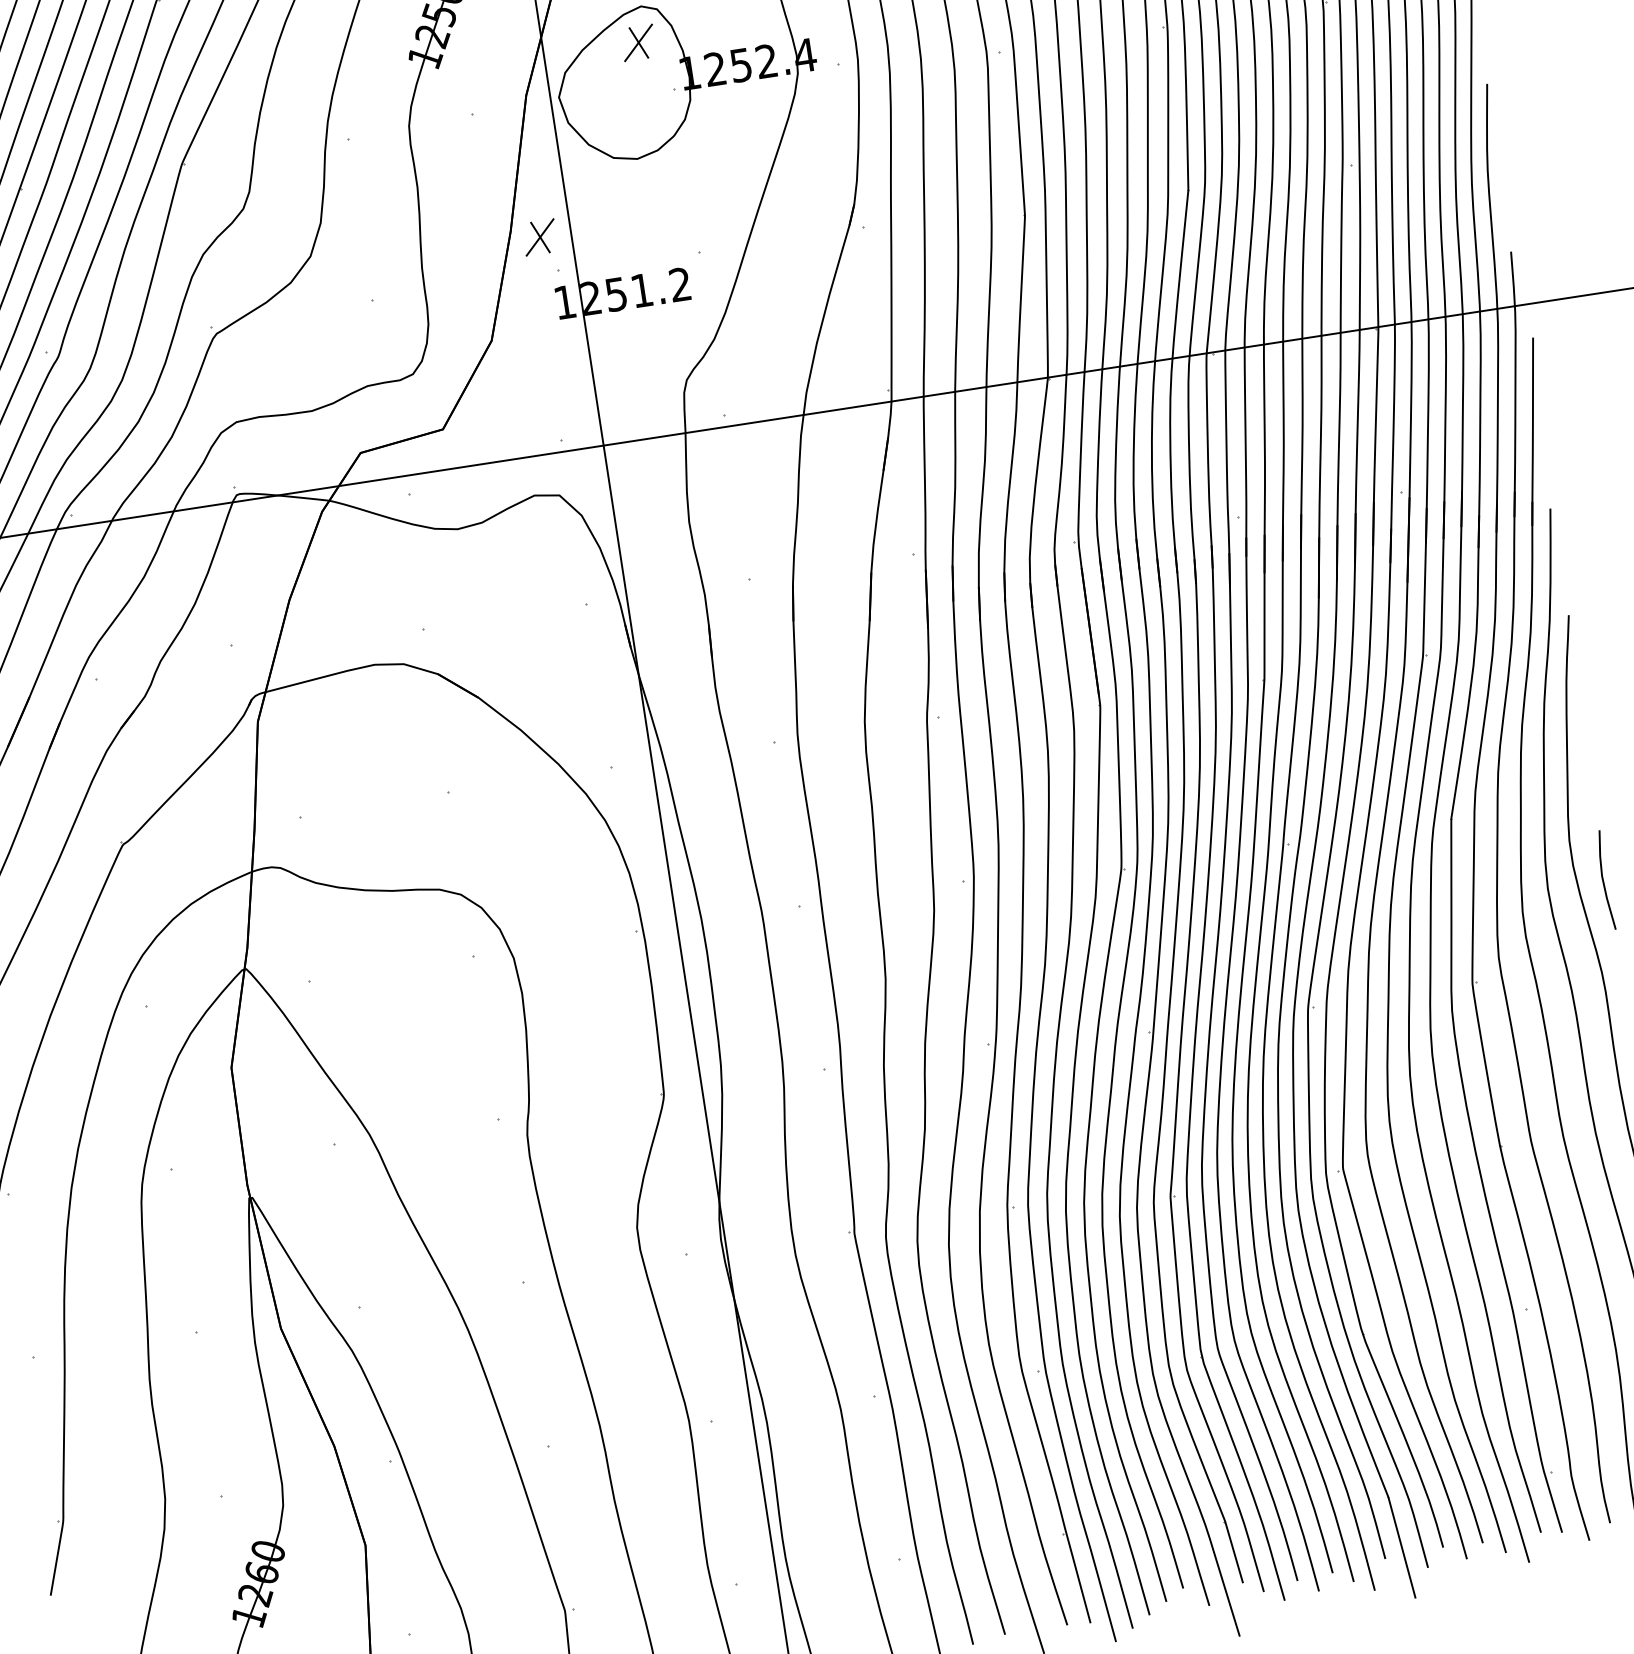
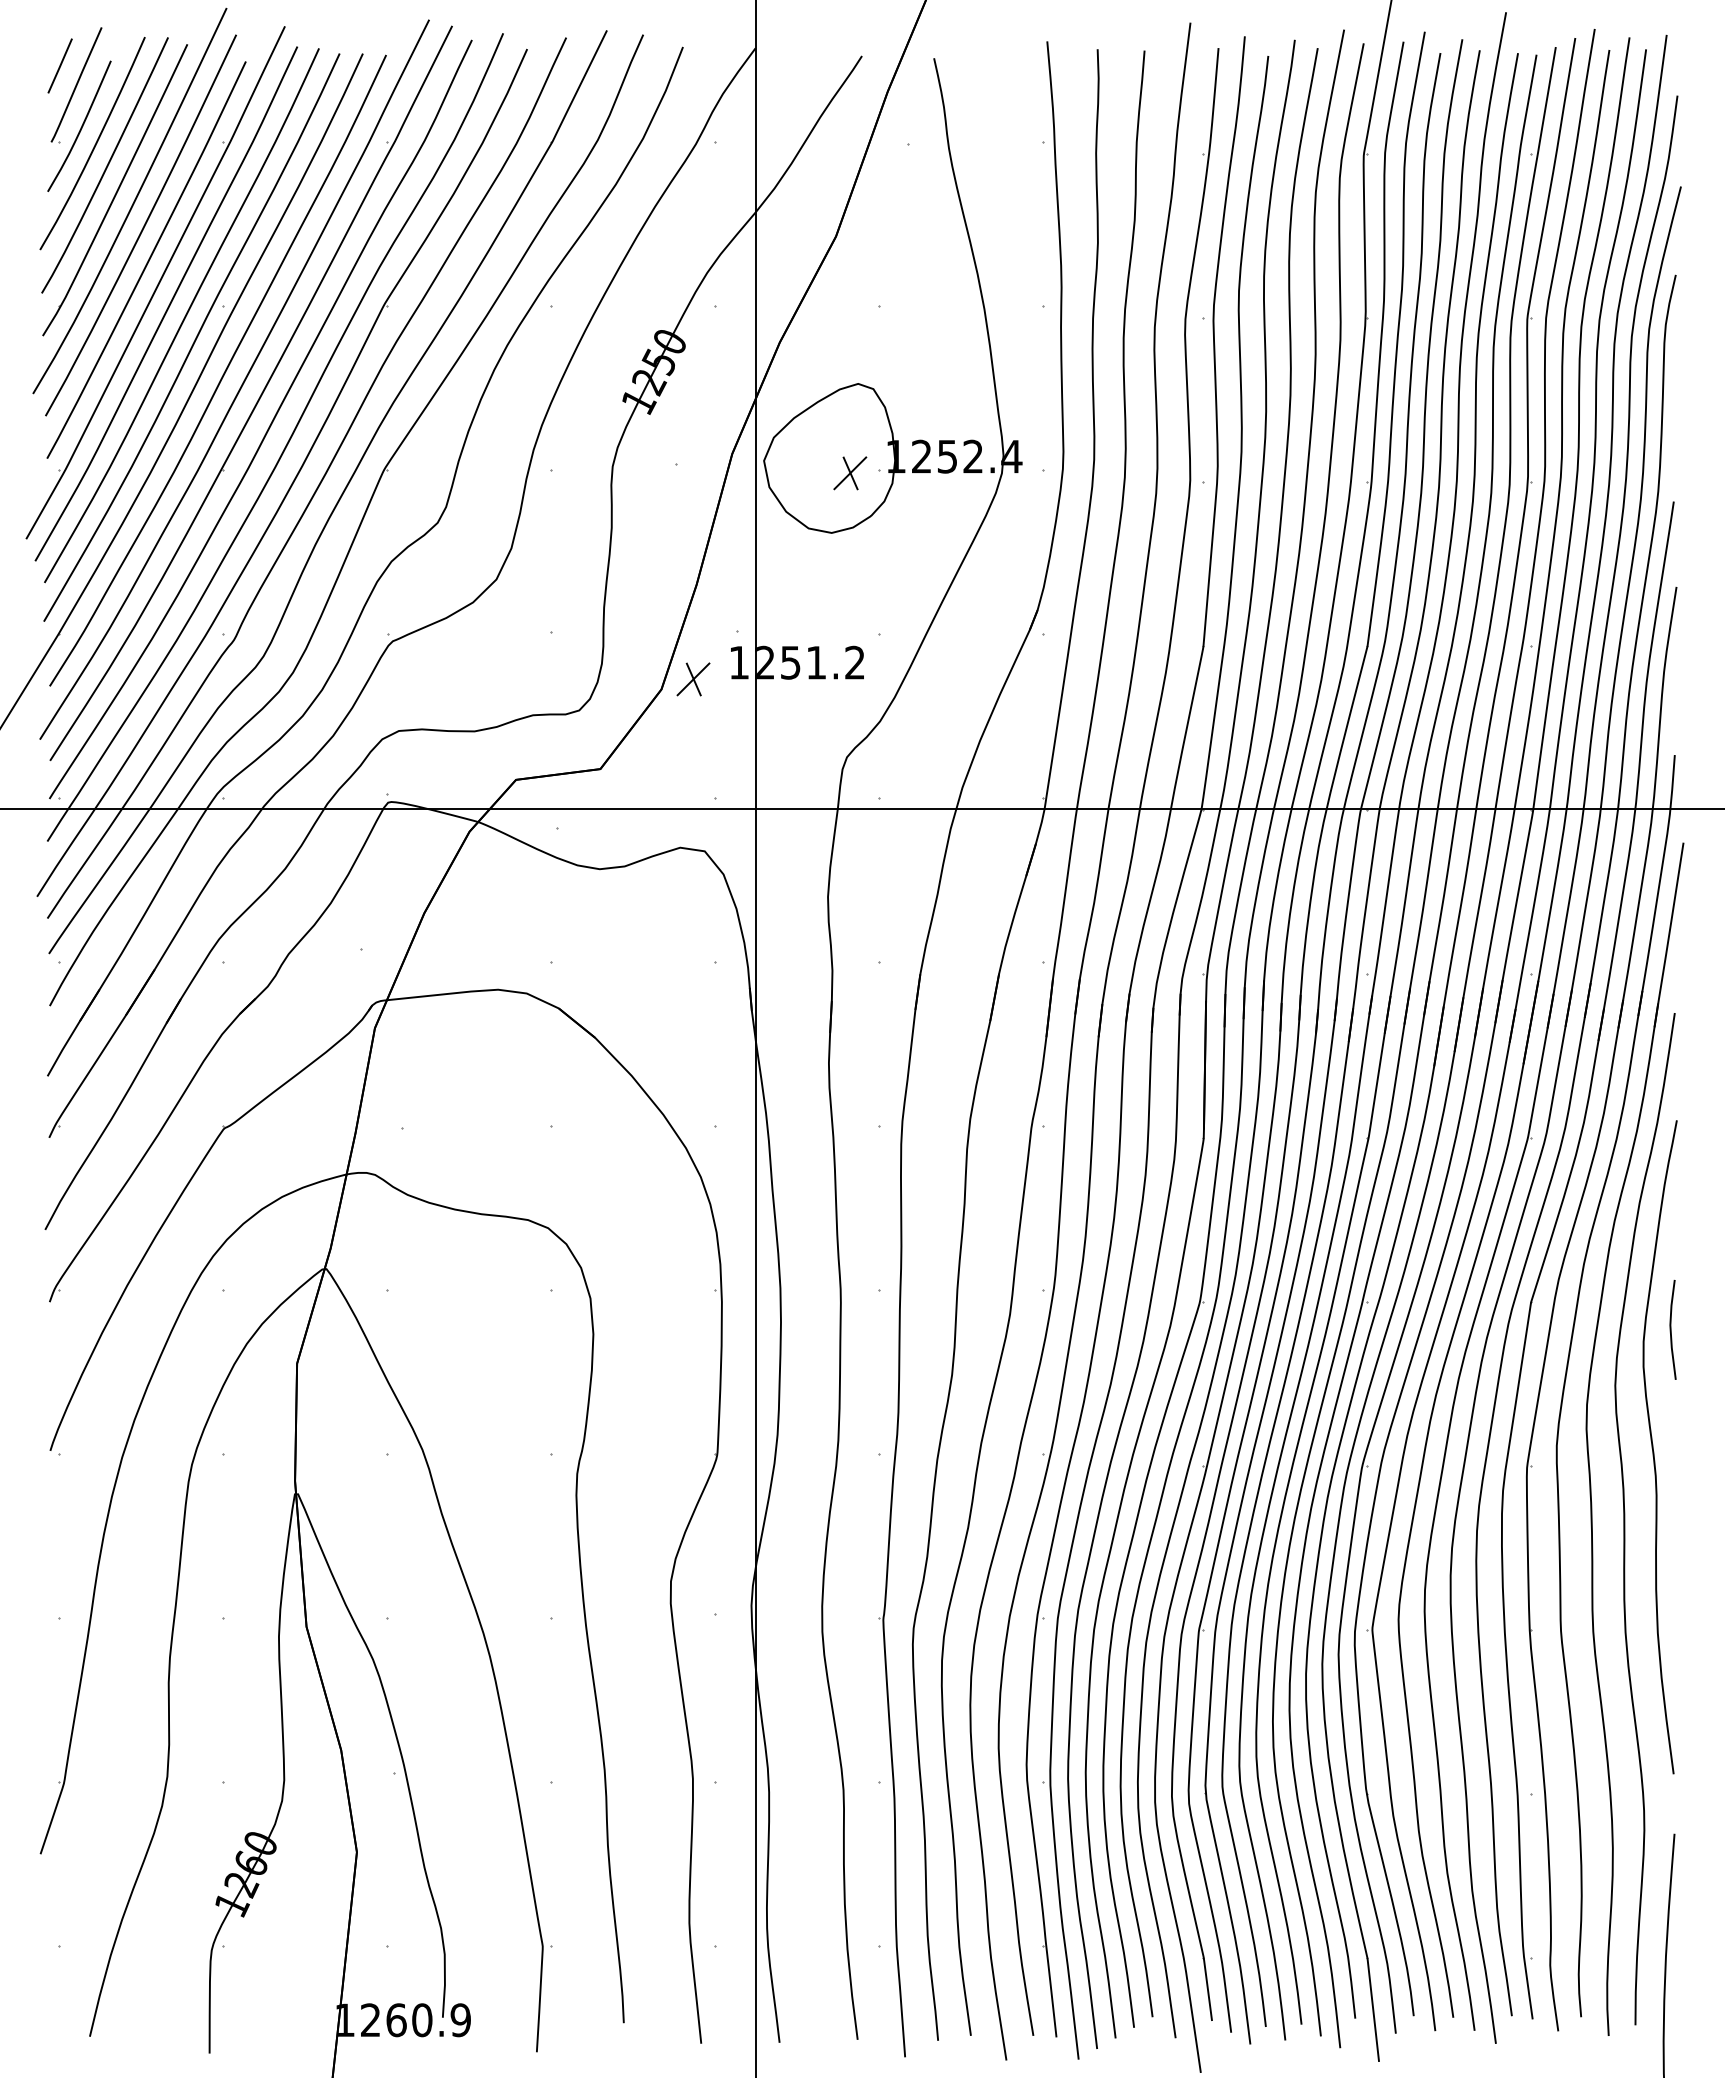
part: (638, 43) -> (850, 473), moved
part: (540, 237) -> (693, 679), moved
line: (1603, 880) -> (1671, 1329), moved

